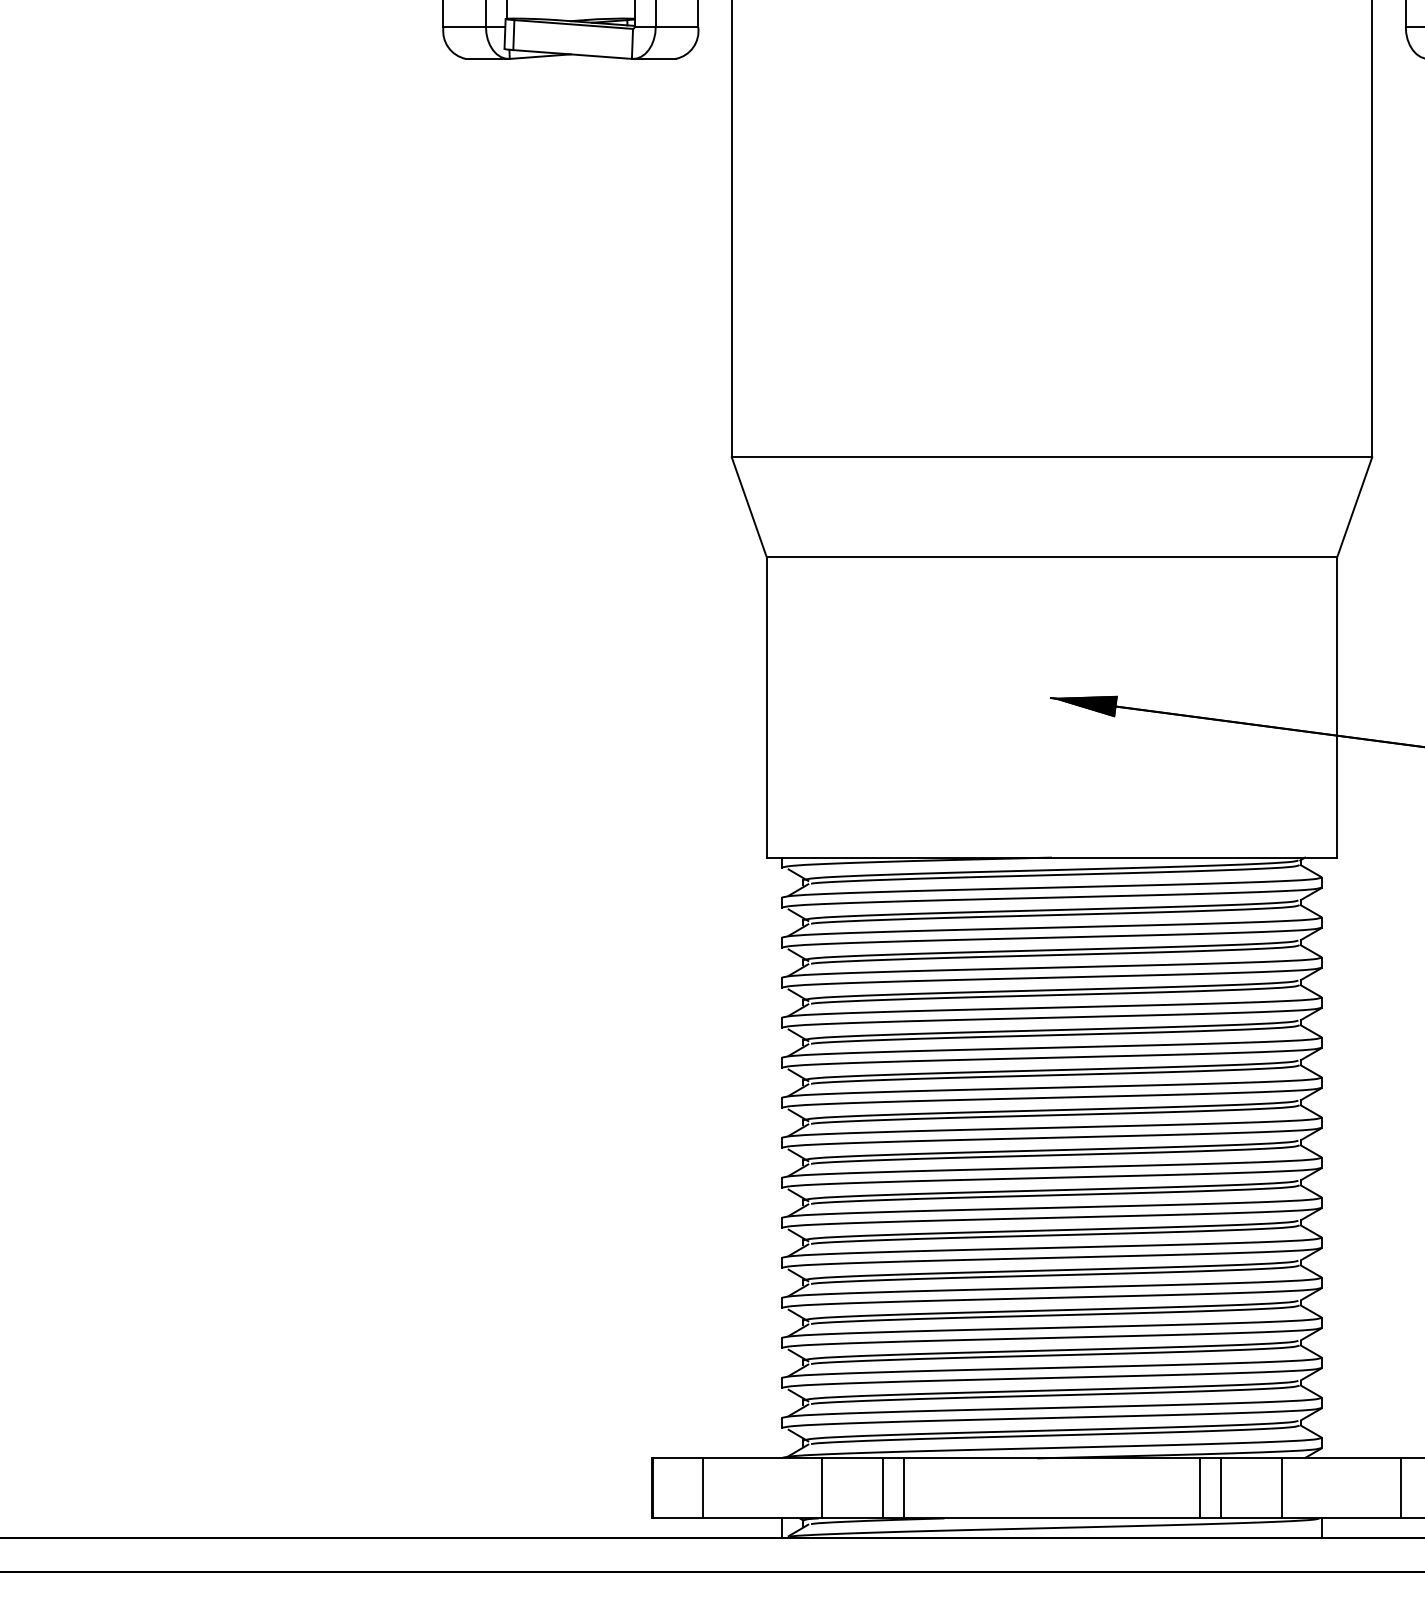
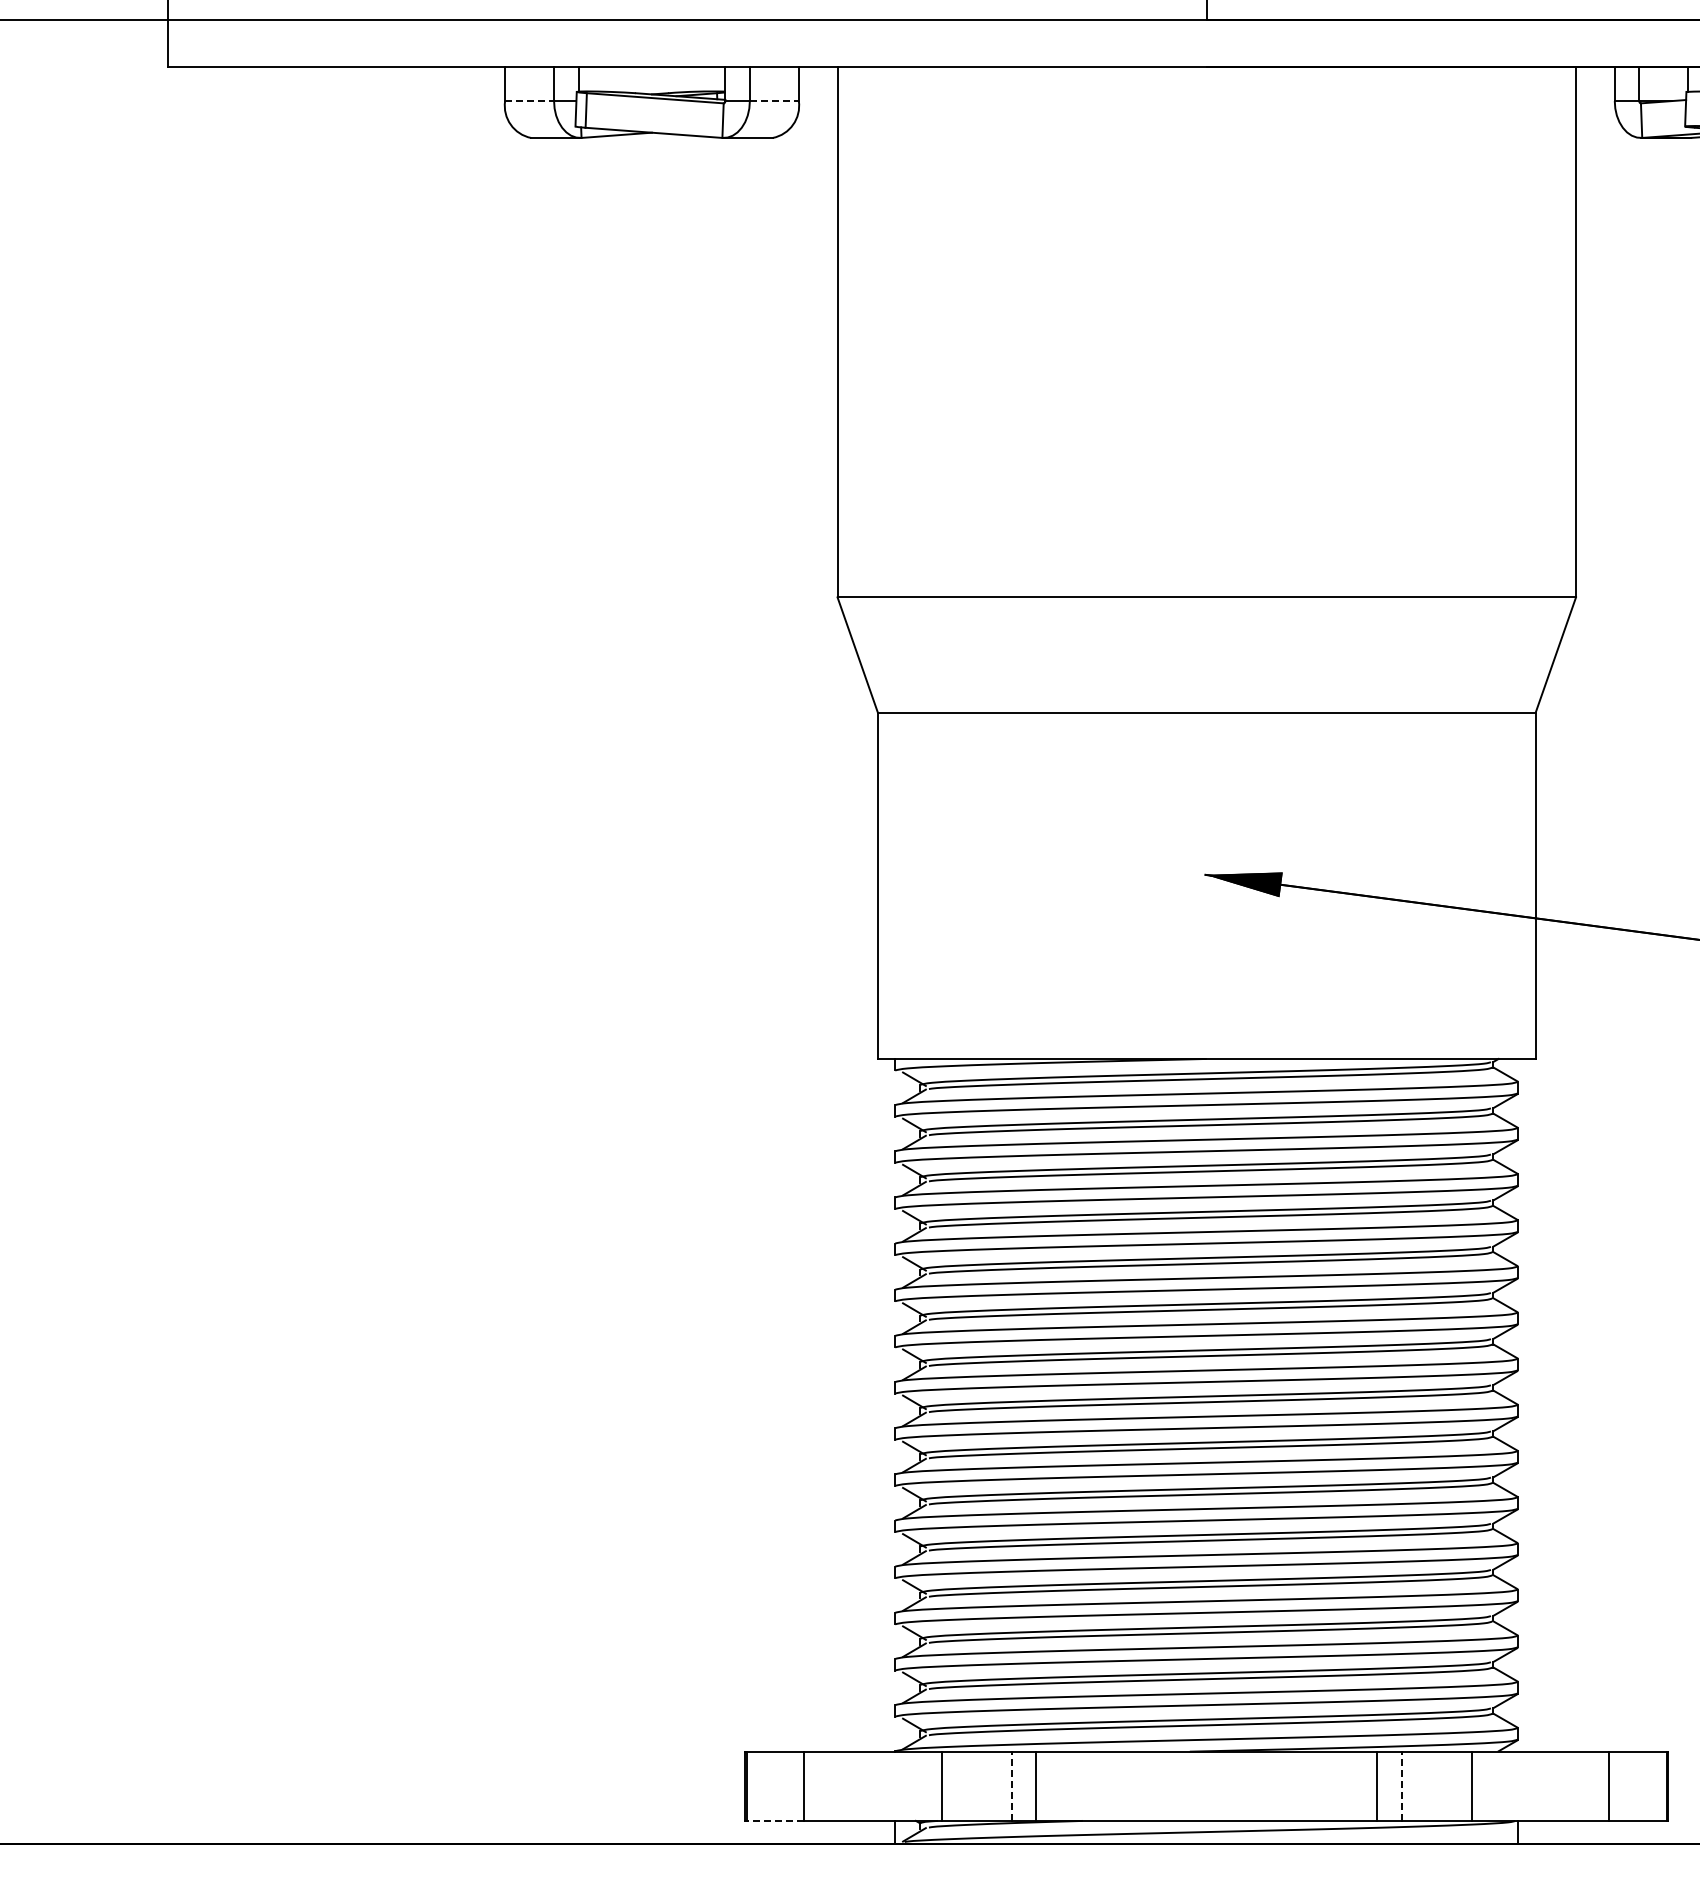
line: (465, 27) -> (530, 101), solid -> dashed
line: (677, 27) -> (774, 101), solid -> dashed
line: (882, 1488) -> (1011, 1786), solid -> dashed
line: (1220, 1488) -> (1401, 1786), solid -> dashed
line: (677, 1518) -> (775, 1820), solid -> dashed

